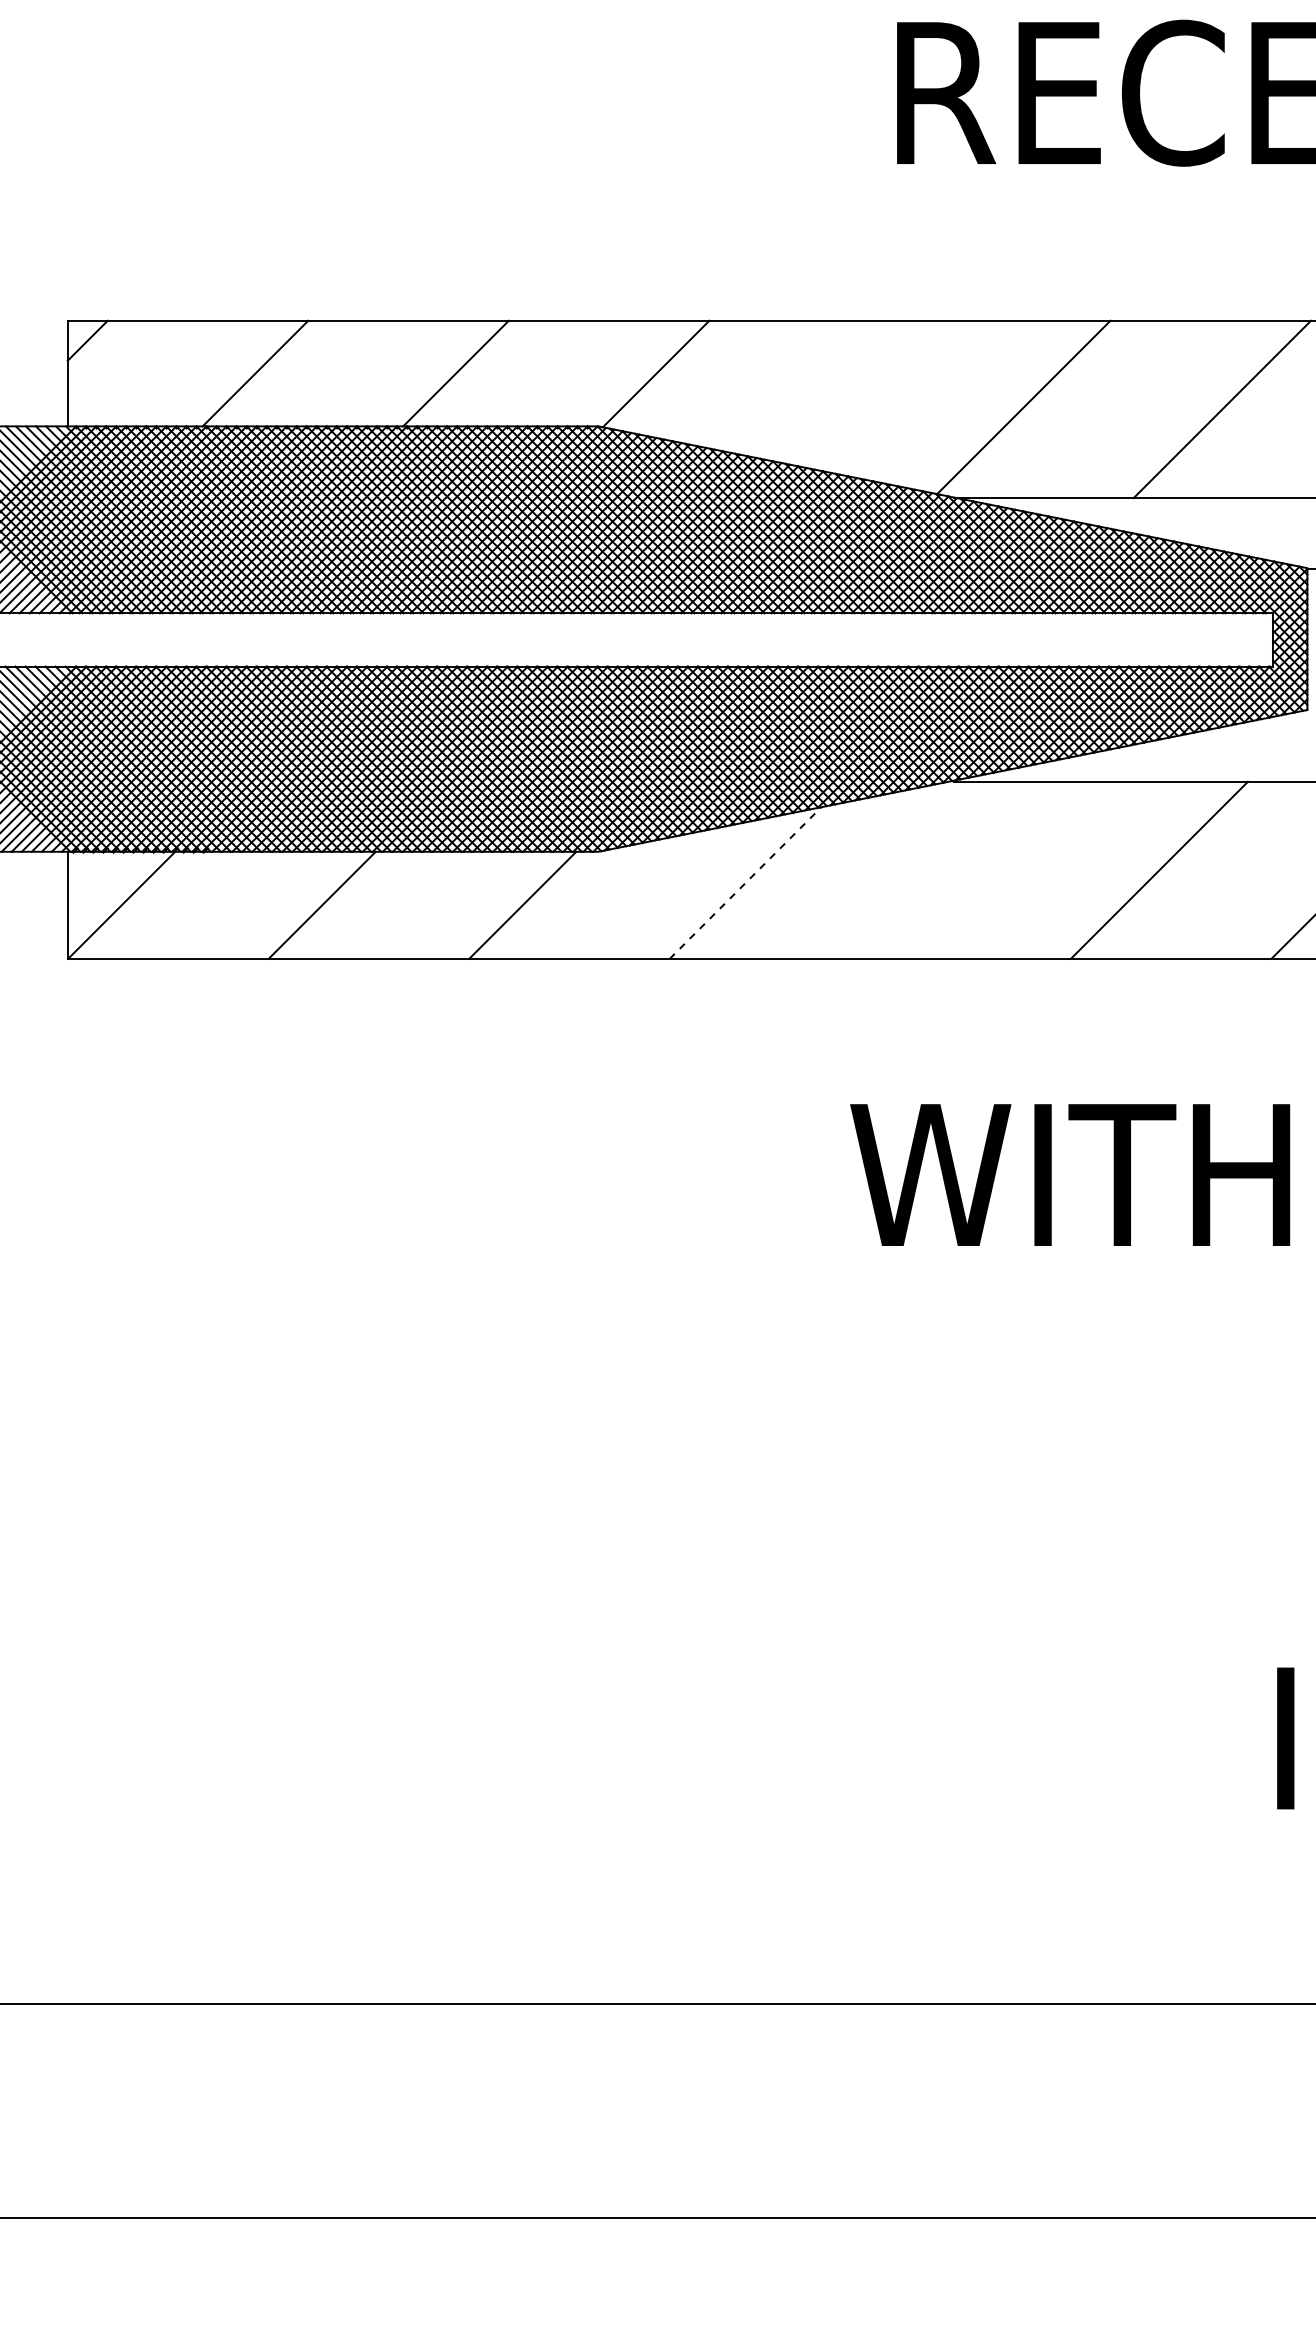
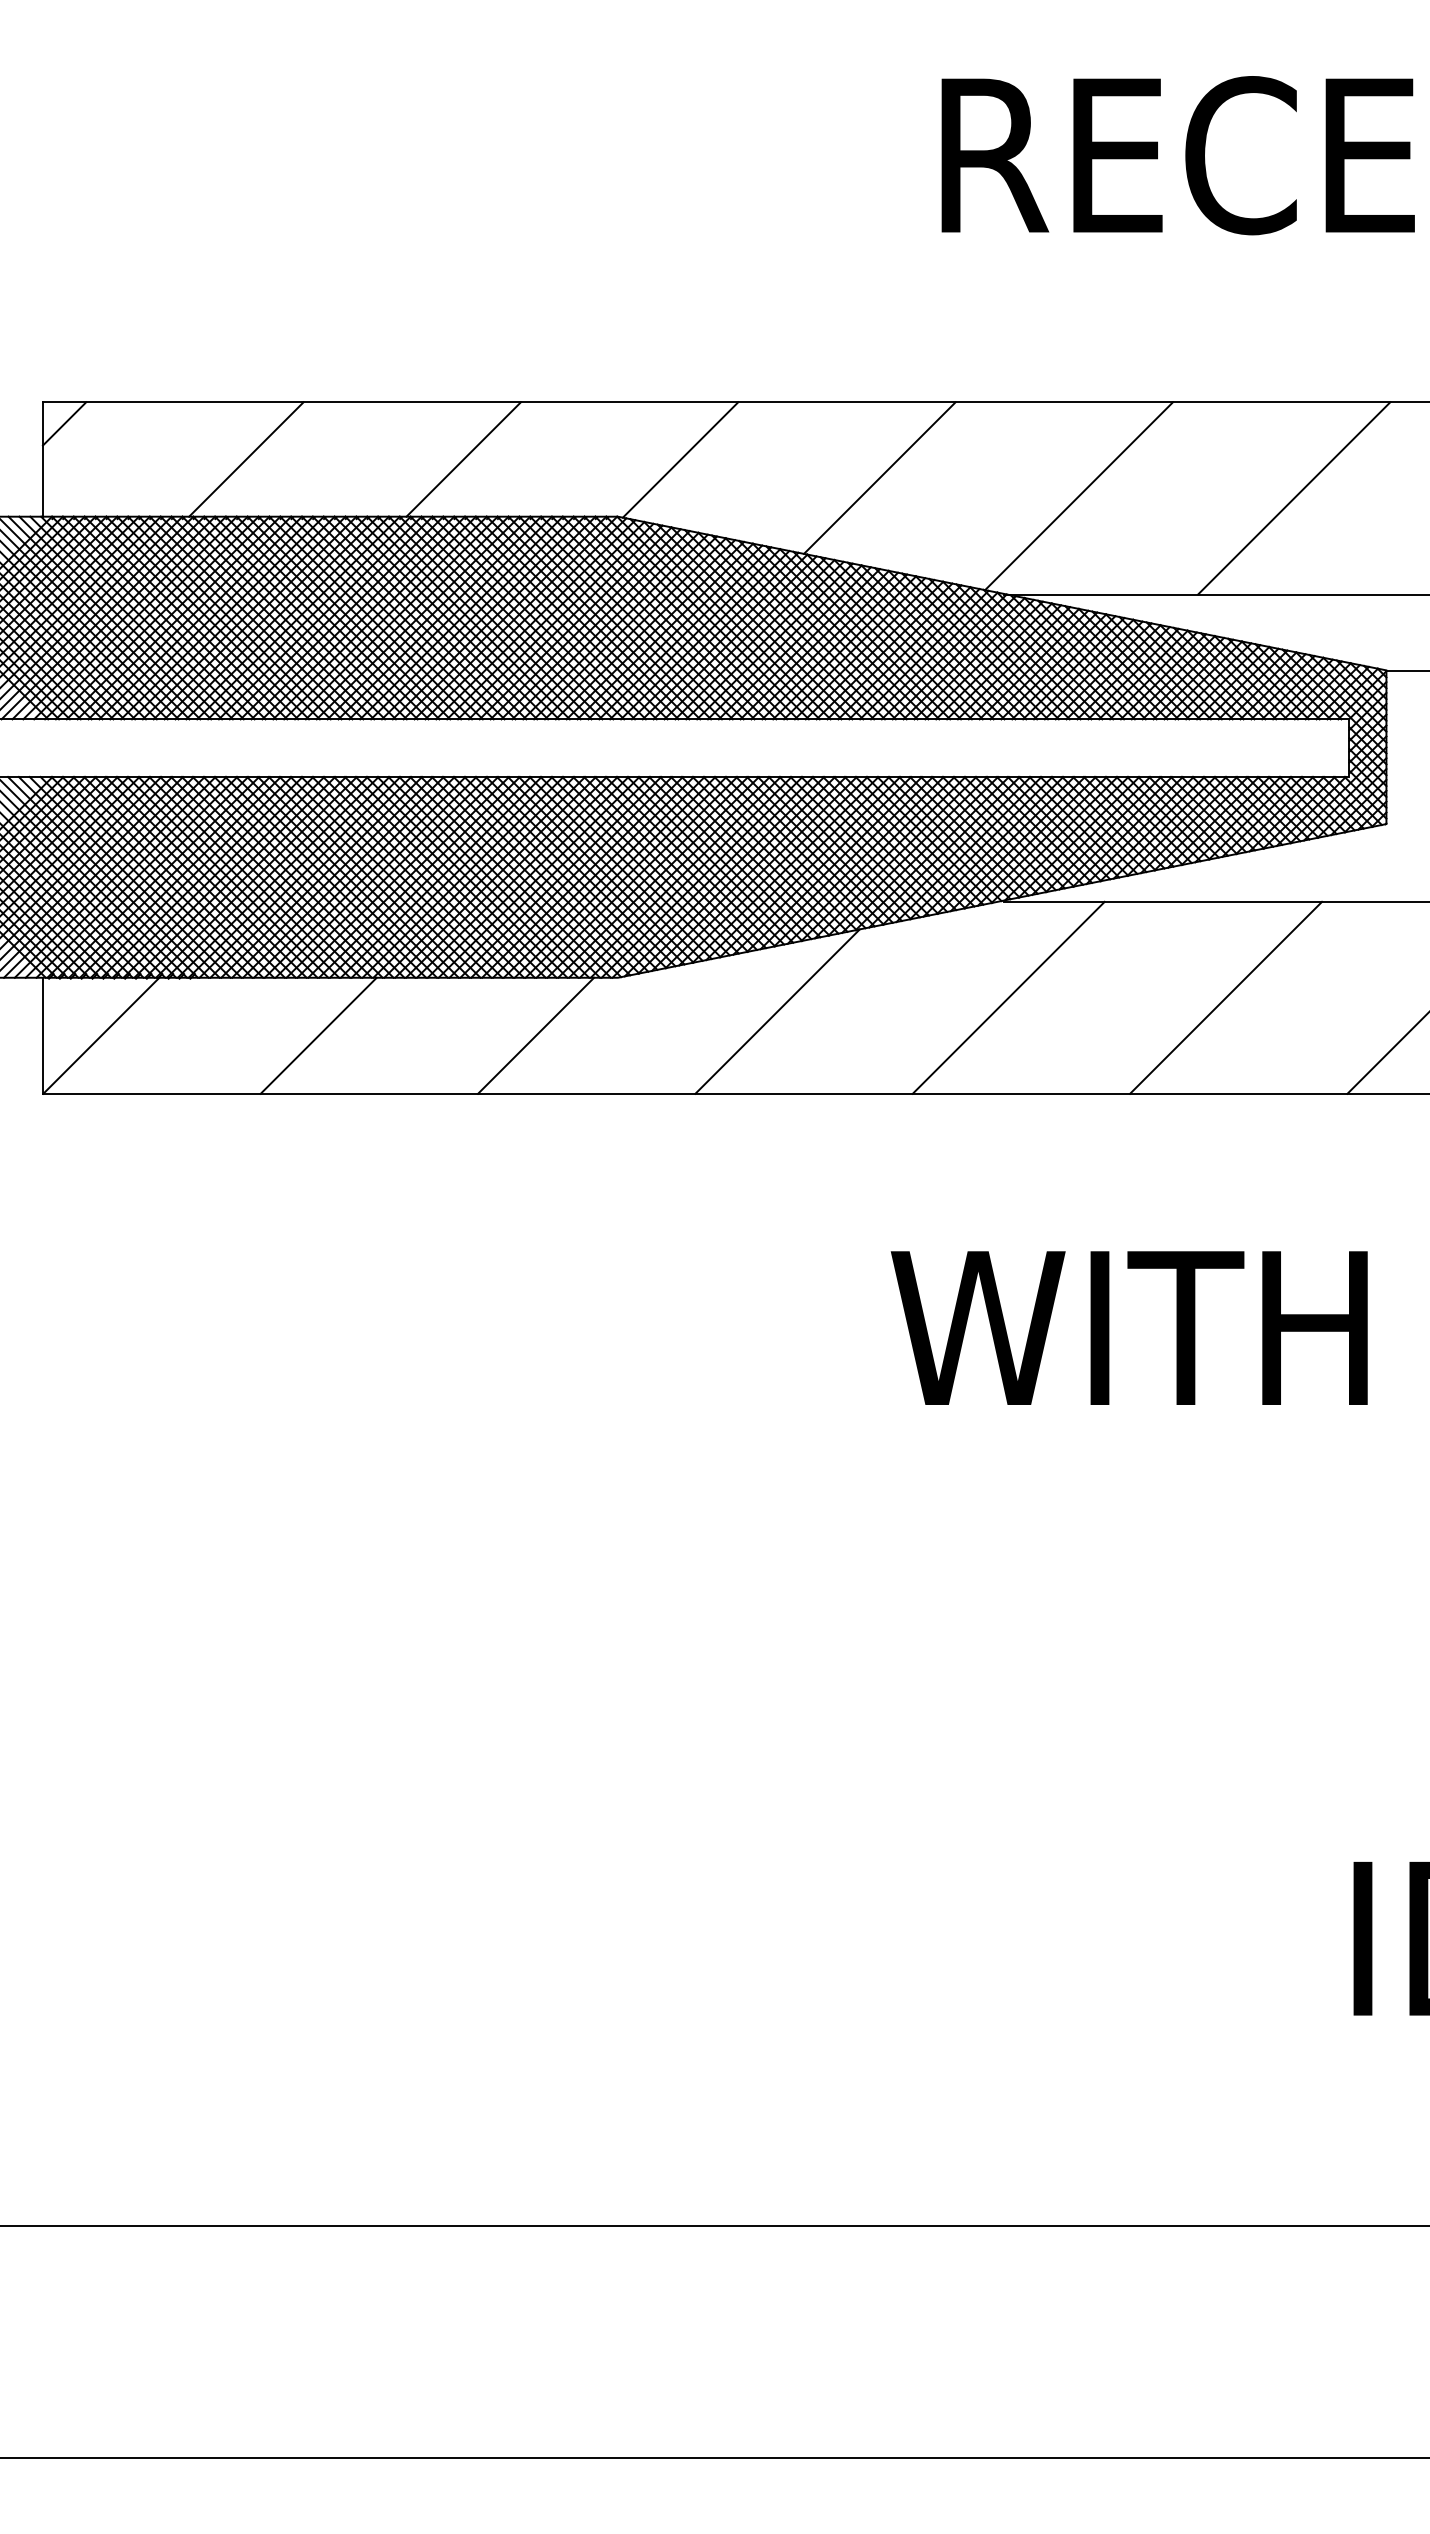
line: (839, 390) -> (879, 477), added
line: (958, 870) -> (1008, 997), added
line: (745, 882) -> (777, 1011), dashed -> solid

